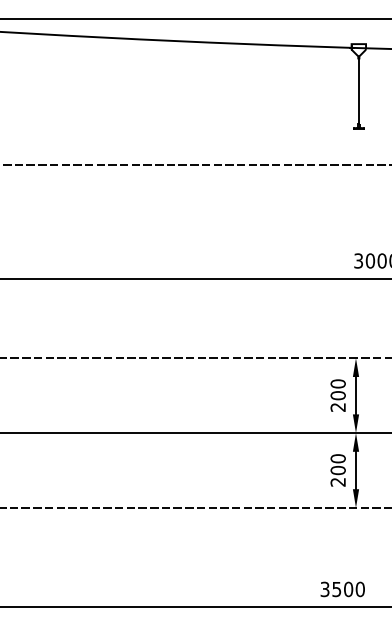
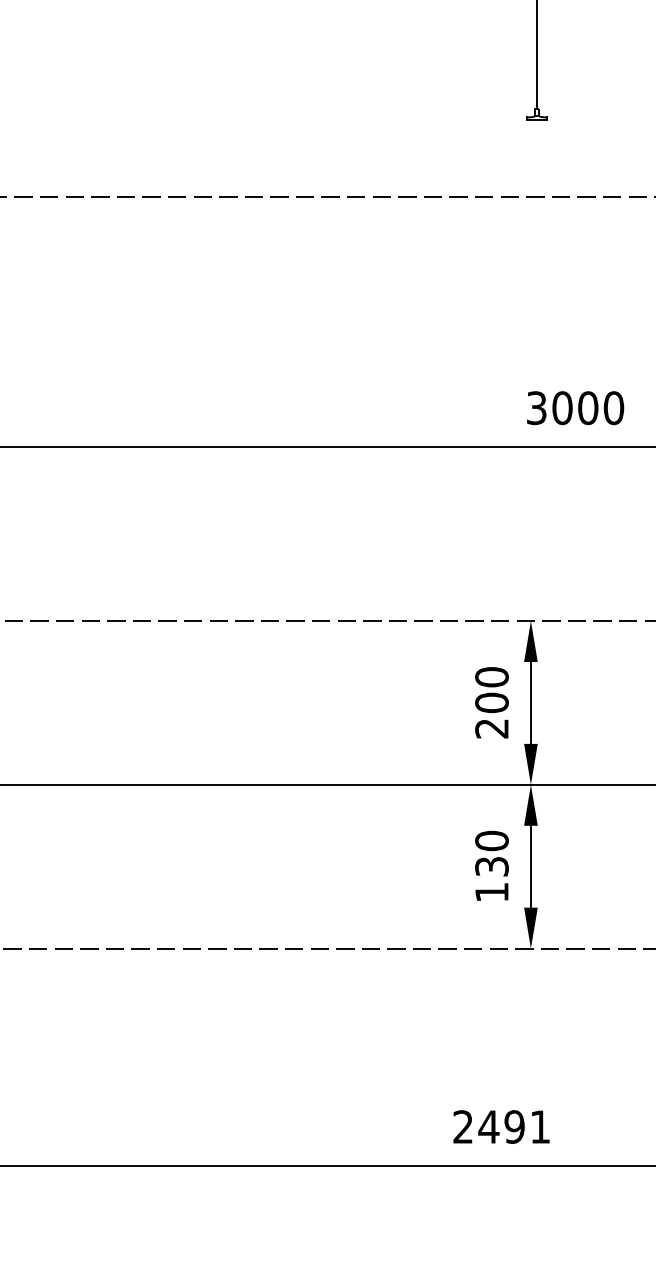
text: (337, 475) -> (490, 877), 200 -> 130
text: (342, 589) -> (501, 1127), 3500 -> 2491

